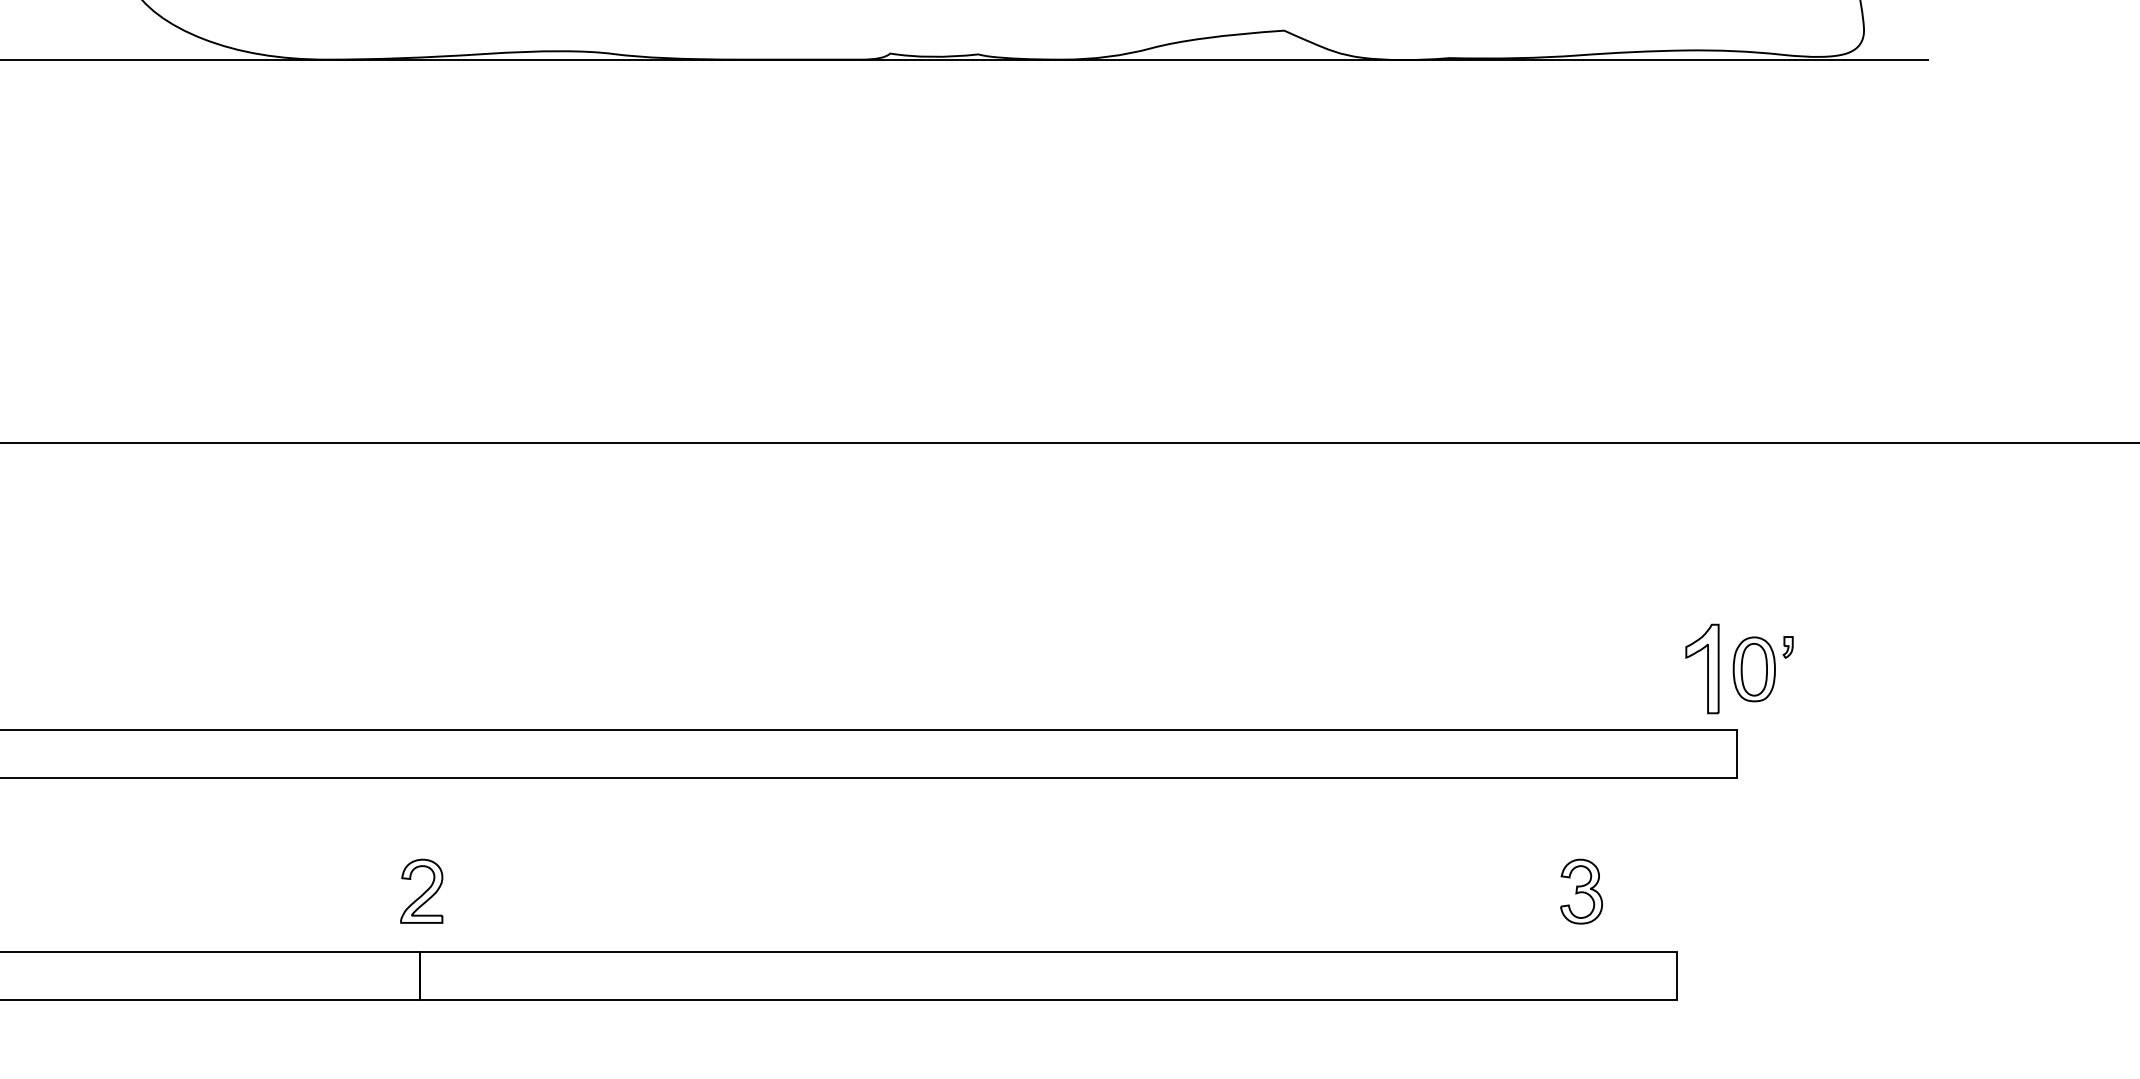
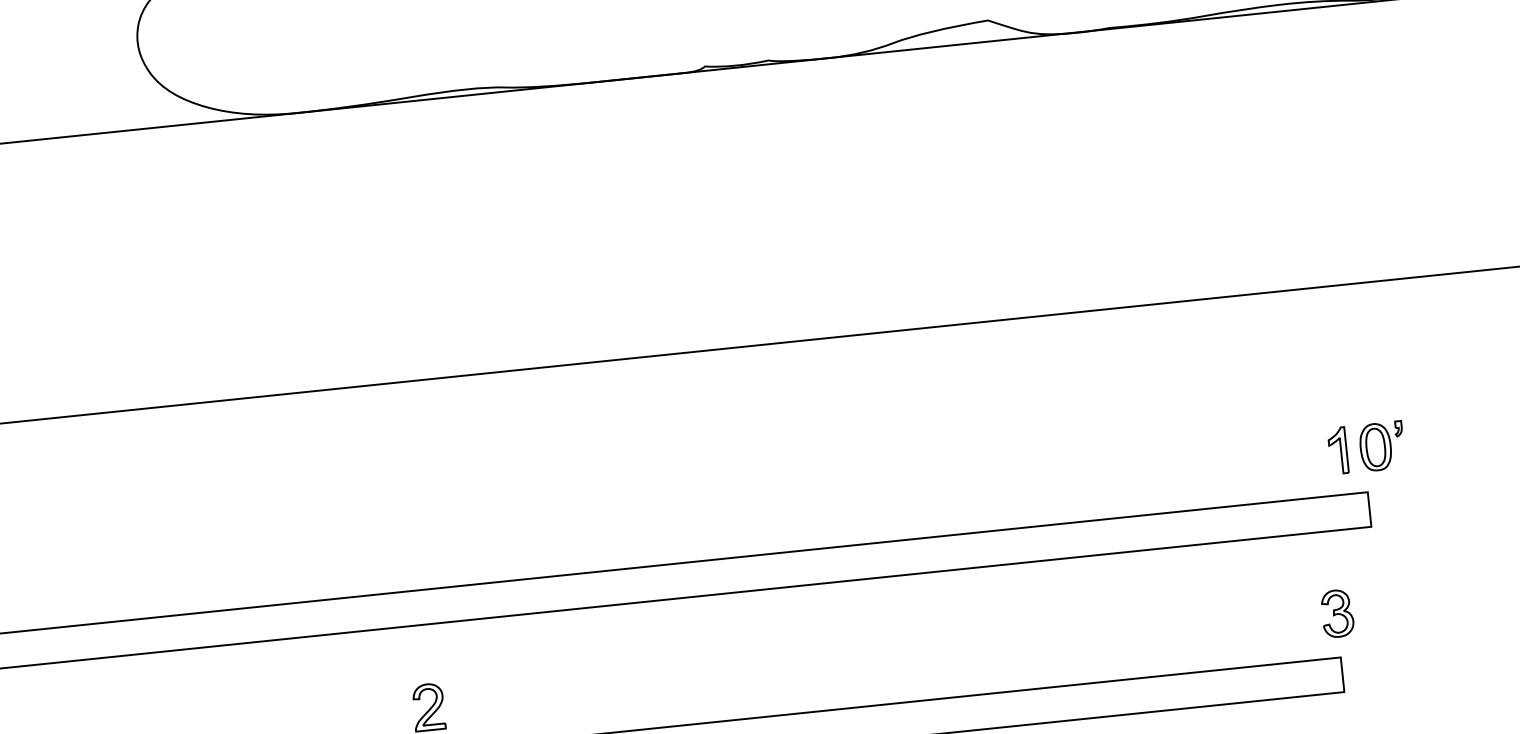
part: (1702, 668) -> (1338, 450), size x0.71
part: (1581, 891) -> (1337, 613), moved

